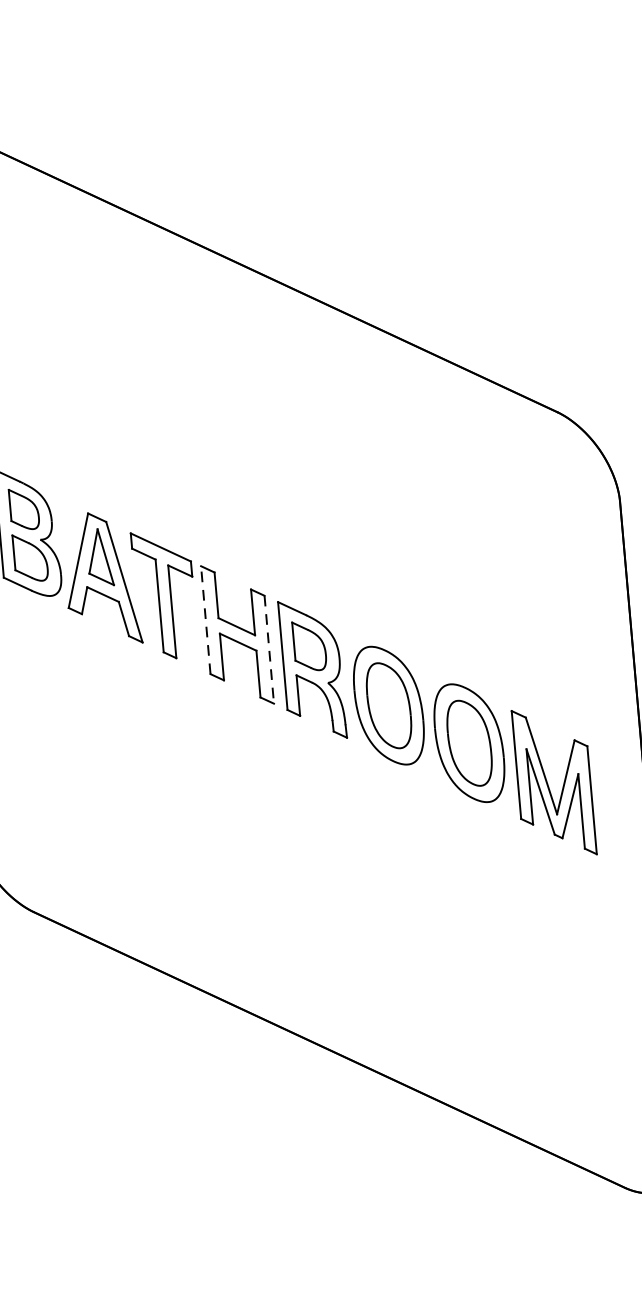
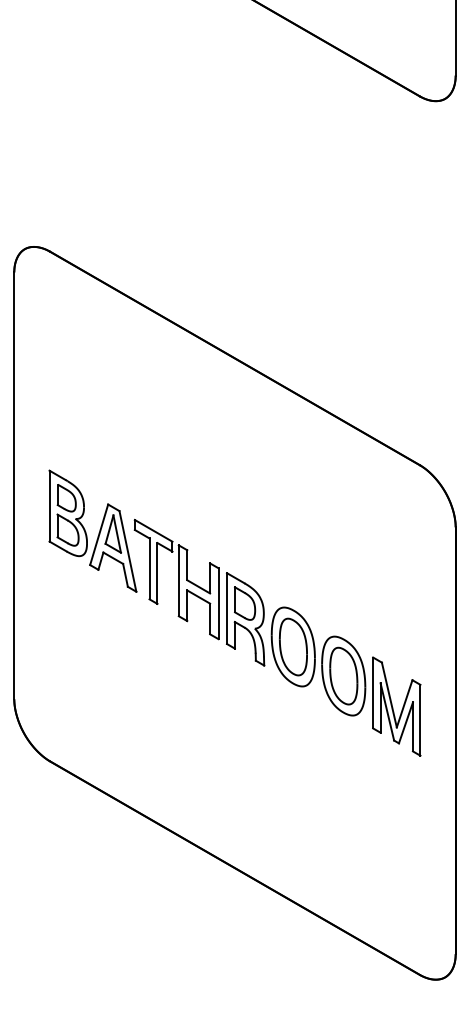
line: (205, 619) -> (178, 580), dashed -> solid
line: (269, 650) -> (218, 604), dashed -> solid

